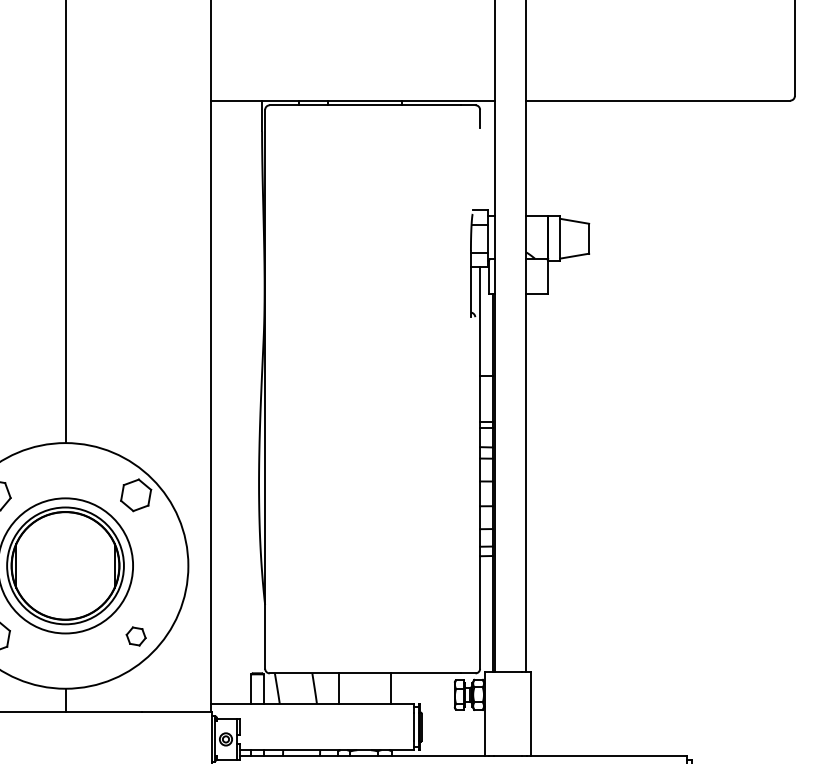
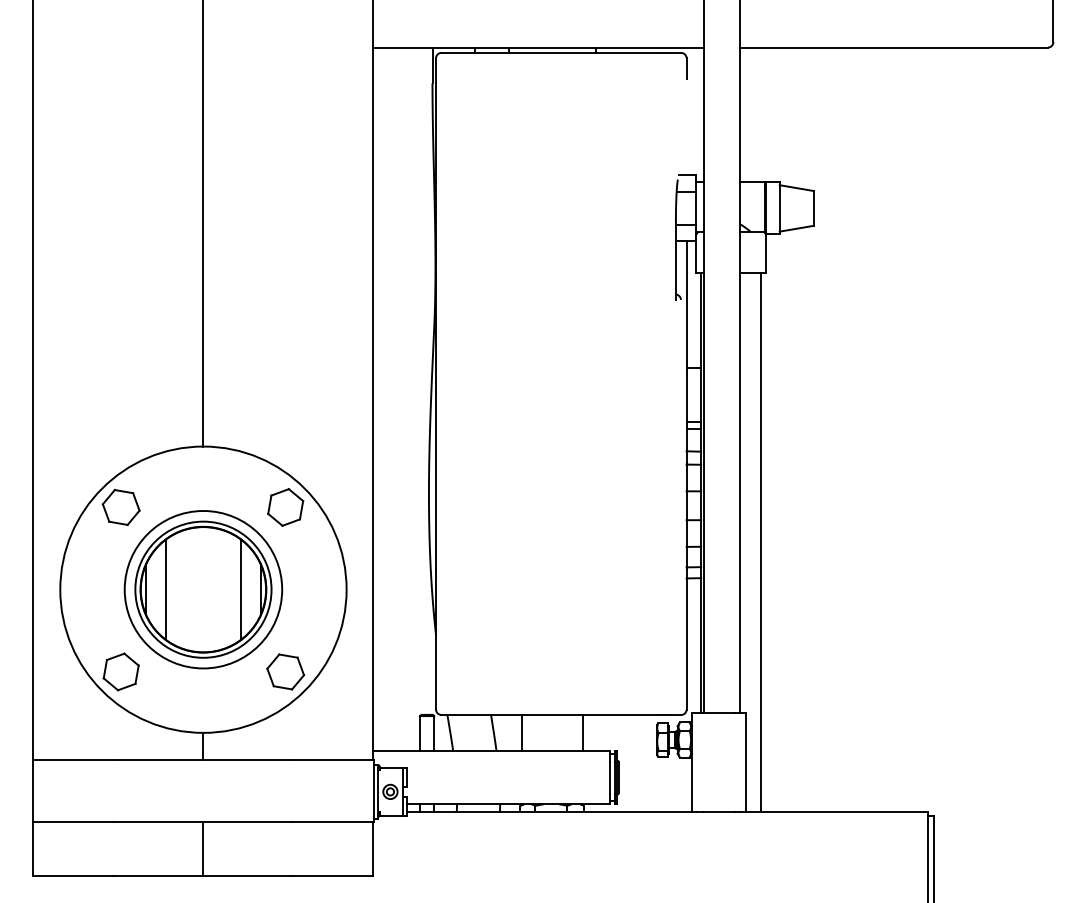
line: (544, 524) -> (761, 541), added
line: (32, 565) -> (165, 589), added
line: (98, 565) -> (241, 589), added
part: (135, 636) -> (285, 671), size x1.67

